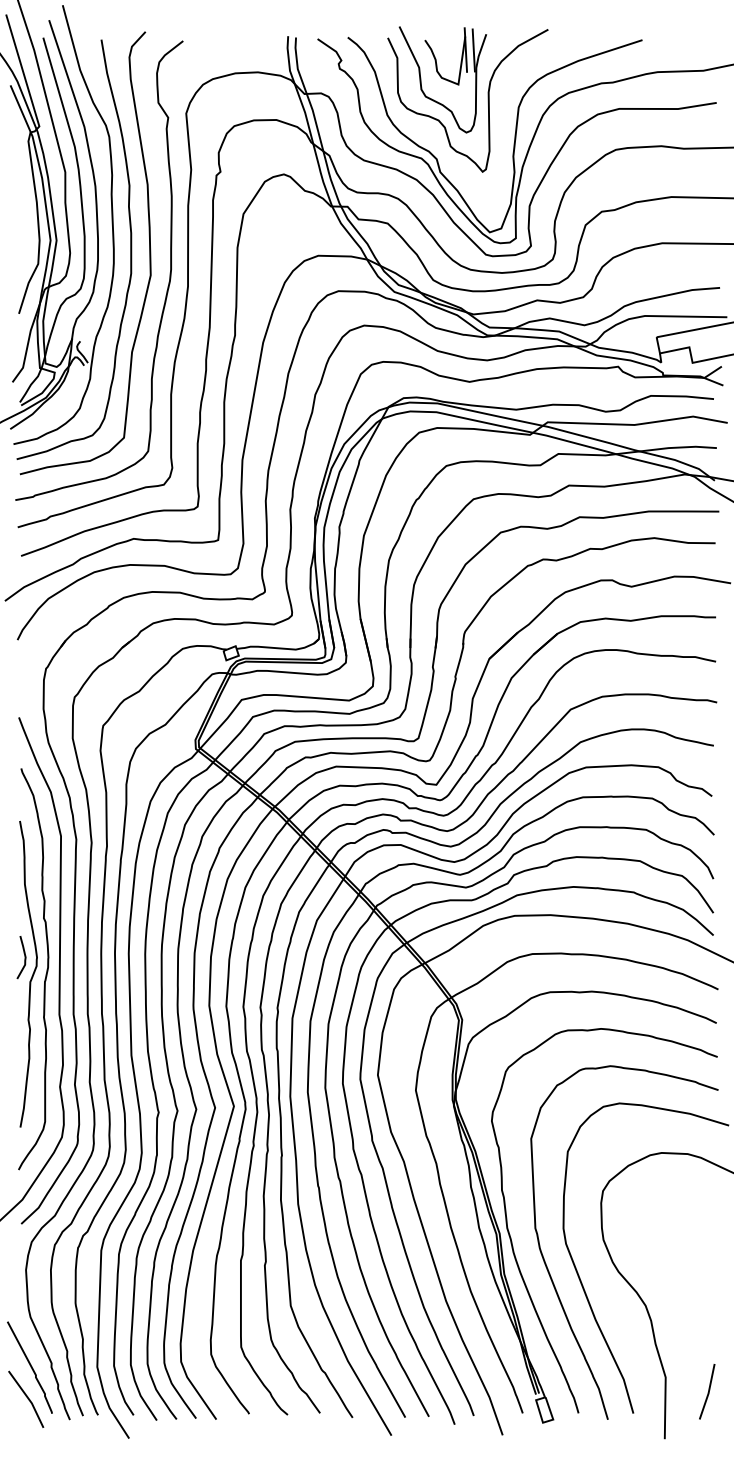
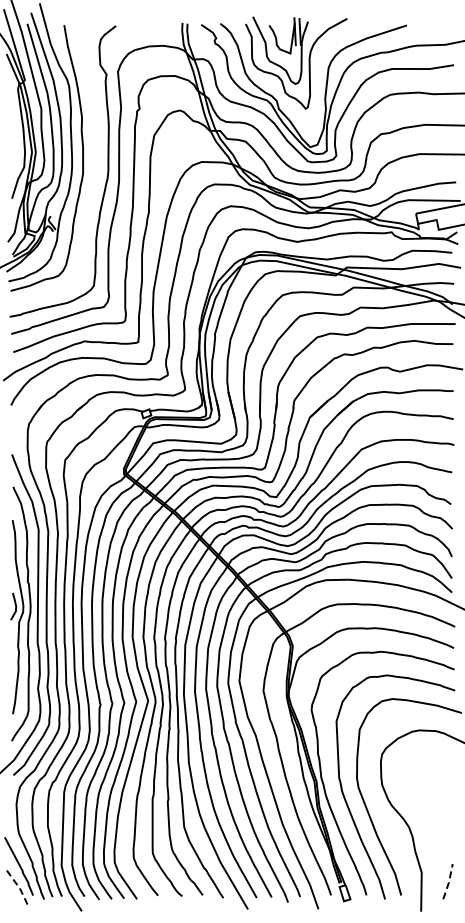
curve: (149, 253) -> (94, 160), removed
line: (709, 1391) -> (449, 881), solid -> dashed
line: (27, 1397) -> (17, 885), solid -> dashed

